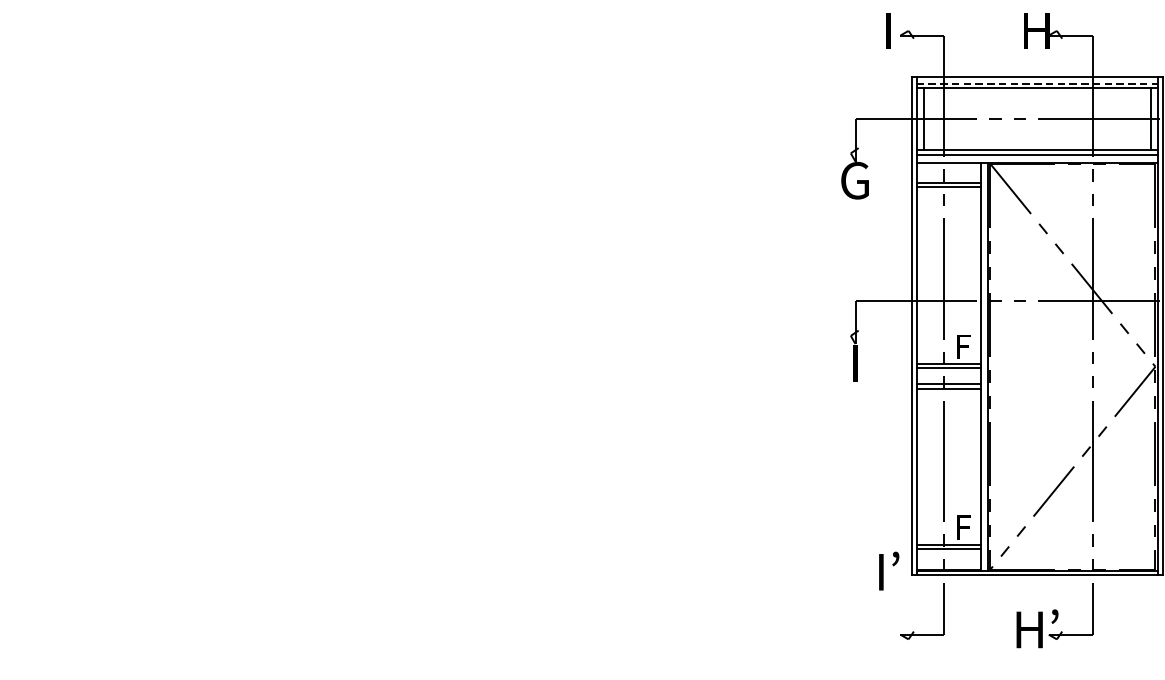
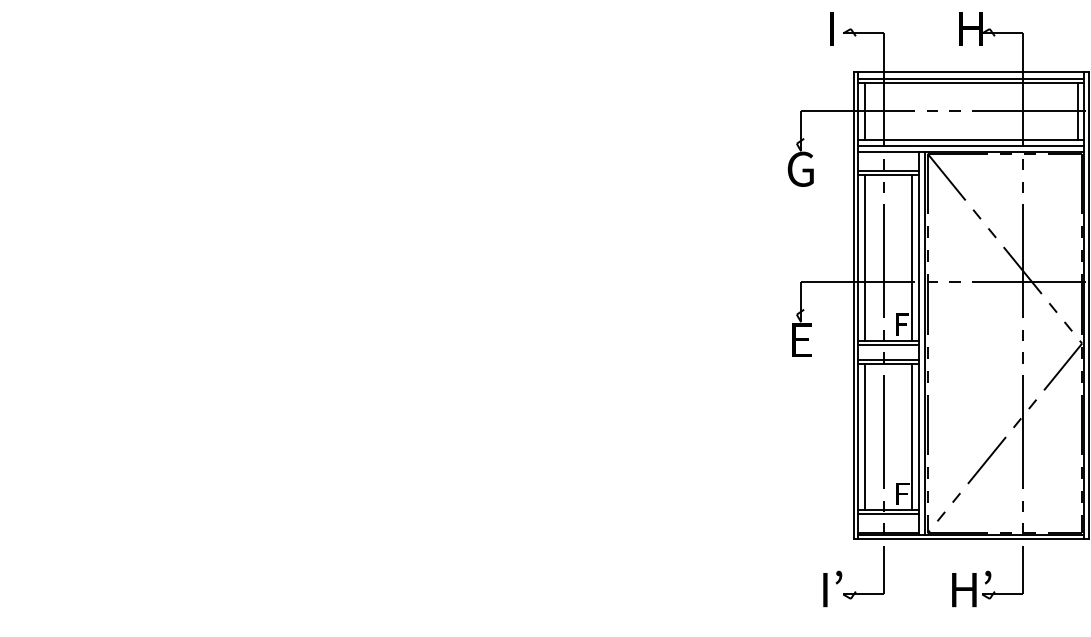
line: (1037, 83) -> (971, 78), dashed -> solid
line: (924, 274) -> (865, 257), added
line: (973, 274) -> (911, 257), added
text: (855, 362) -> (801, 339), I -> E
line: (924, 467) -> (865, 437), added
line: (973, 467) -> (911, 437), added
text: (888, 570) -> (832, 588), moved

